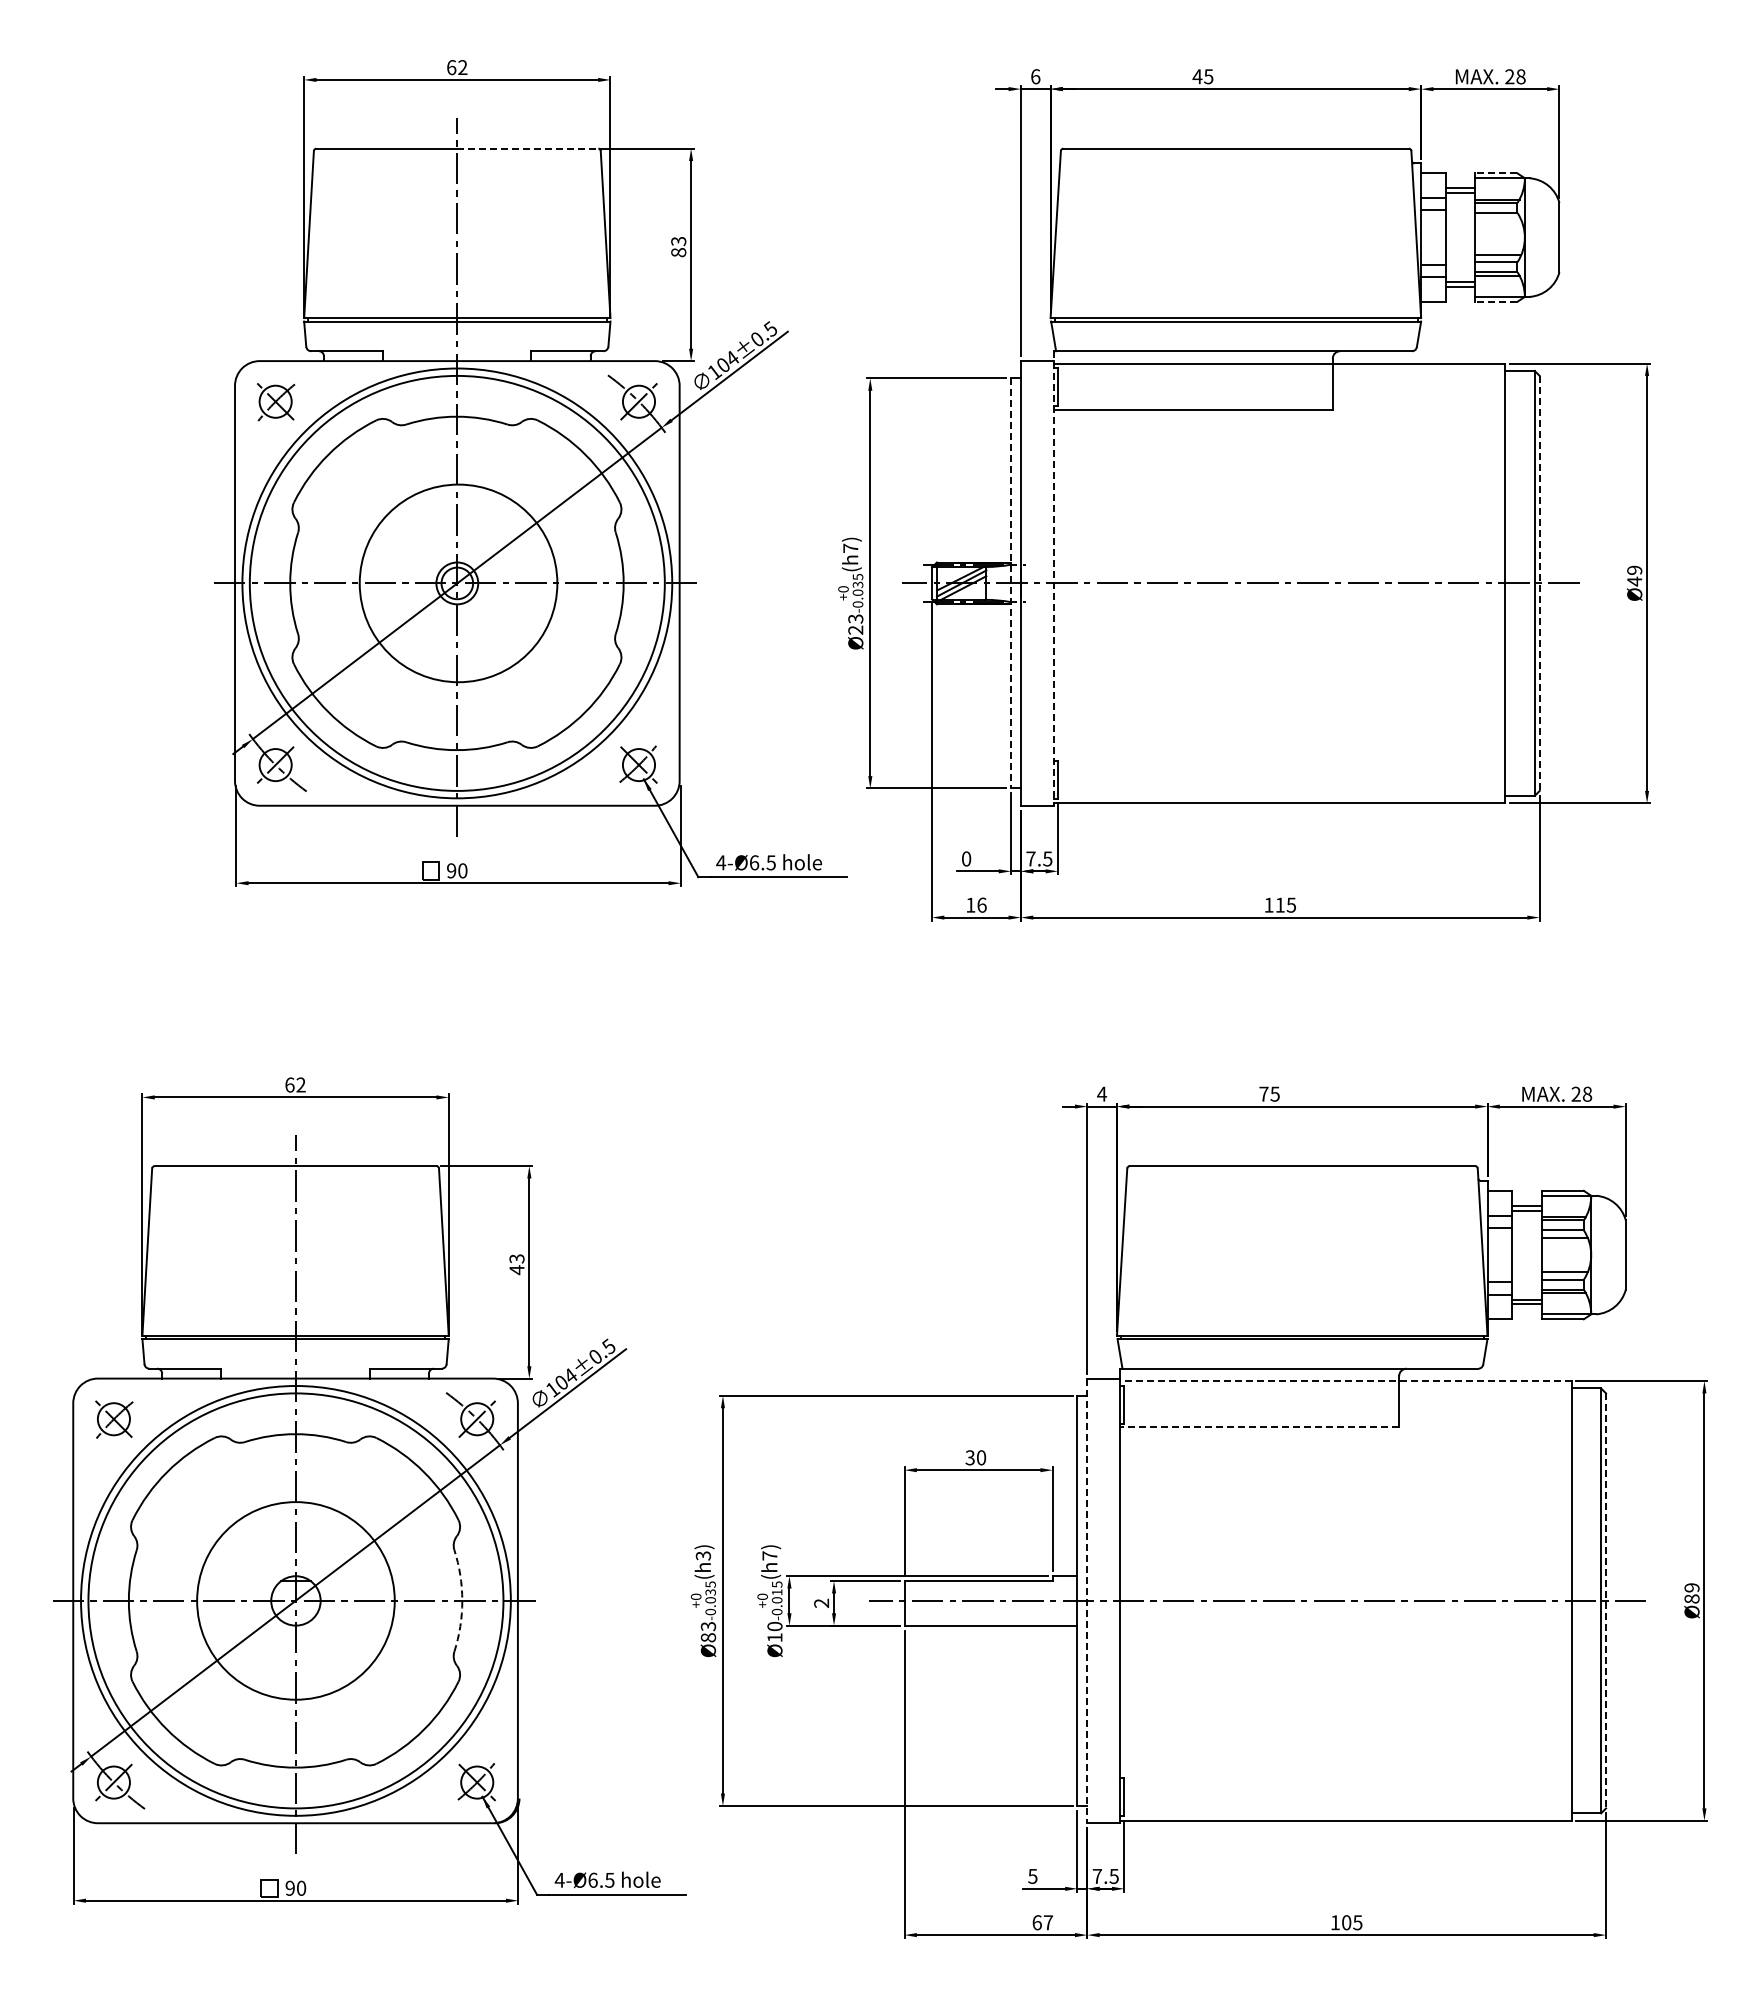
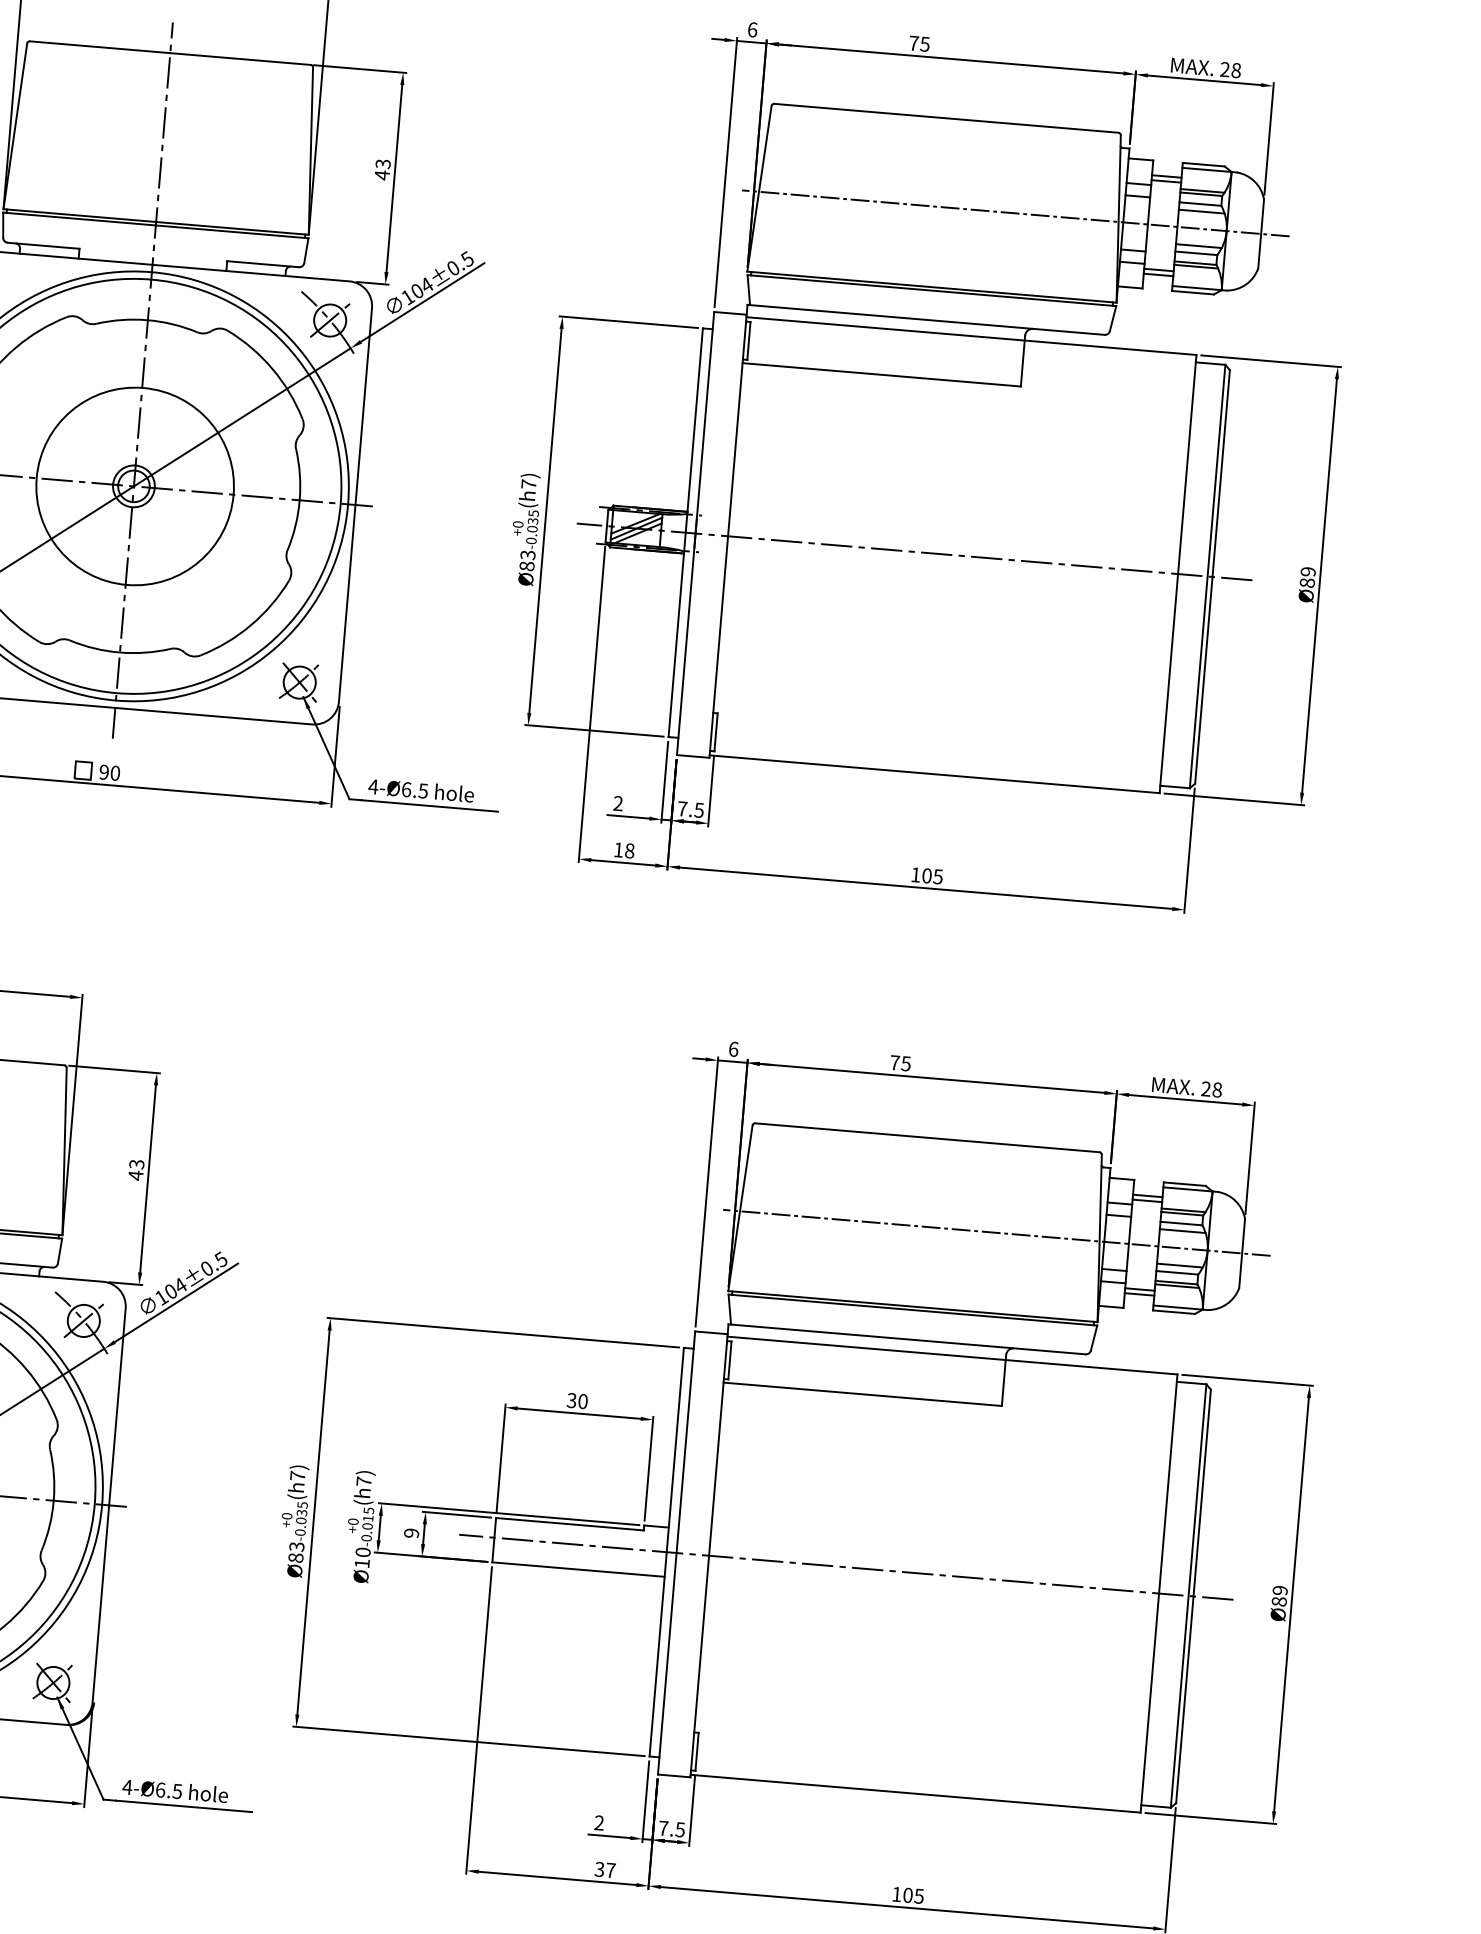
text: (1197, 76) -> (913, 43), 45 -> 75
line: (528, 148) -> (241, 58), dashed -> solid
line: (1496, 173) -> (1203, 164), dashed -> solid
line: (1498, 220) -> (1201, 211), added
line: (1313, 237) -> (1016, 213), added
text: (678, 252) -> (382, 175), 83 -> 43
line: (1496, 301) -> (1193, 292), dashed -> solid
line: (1053, 578) -> (728, 531), dashed -> solid
text: (1634, 581) -> (1307, 582), Ø49 -> Ø89
line: (1011, 583) -> (686, 532), dashed -> solid
line: (1539, 583) -> (1212, 577), dashed -> solid
text: (855, 629) -> (526, 565), 23 -> 83
text: (966, 858) -> (618, 803), 0 -> 2
text: (981, 904) -> (629, 850), 16 -> 18
text: (1279, 904) -> (926, 875), 115 -> 105
text: (1102, 1093) -> (734, 1048), 4 -> 6
line: (1379, 1255) -> (996, 1233), added
line: (1345, 1381) -> (952, 1355), dashed -> solid
line: (1259, 1427) -> (862, 1394), dashed -> solid
text: (703, 1555) -> (297, 1475), (h3) -> (h7)
arc: (462, 1600) -> (53, 1500), dashed -> solid
line: (1606, 1600) -> (1193, 1596), dashed -> solid
line: (1087, 1601) -> (676, 1553), dashed -> solid
text: (821, 1603) -> (411, 1533), 2 -> 9
text: (1032, 1876) -> (598, 1823), 5 -> 2
text: (1036, 1922) -> (599, 1869), 67 -> 37

